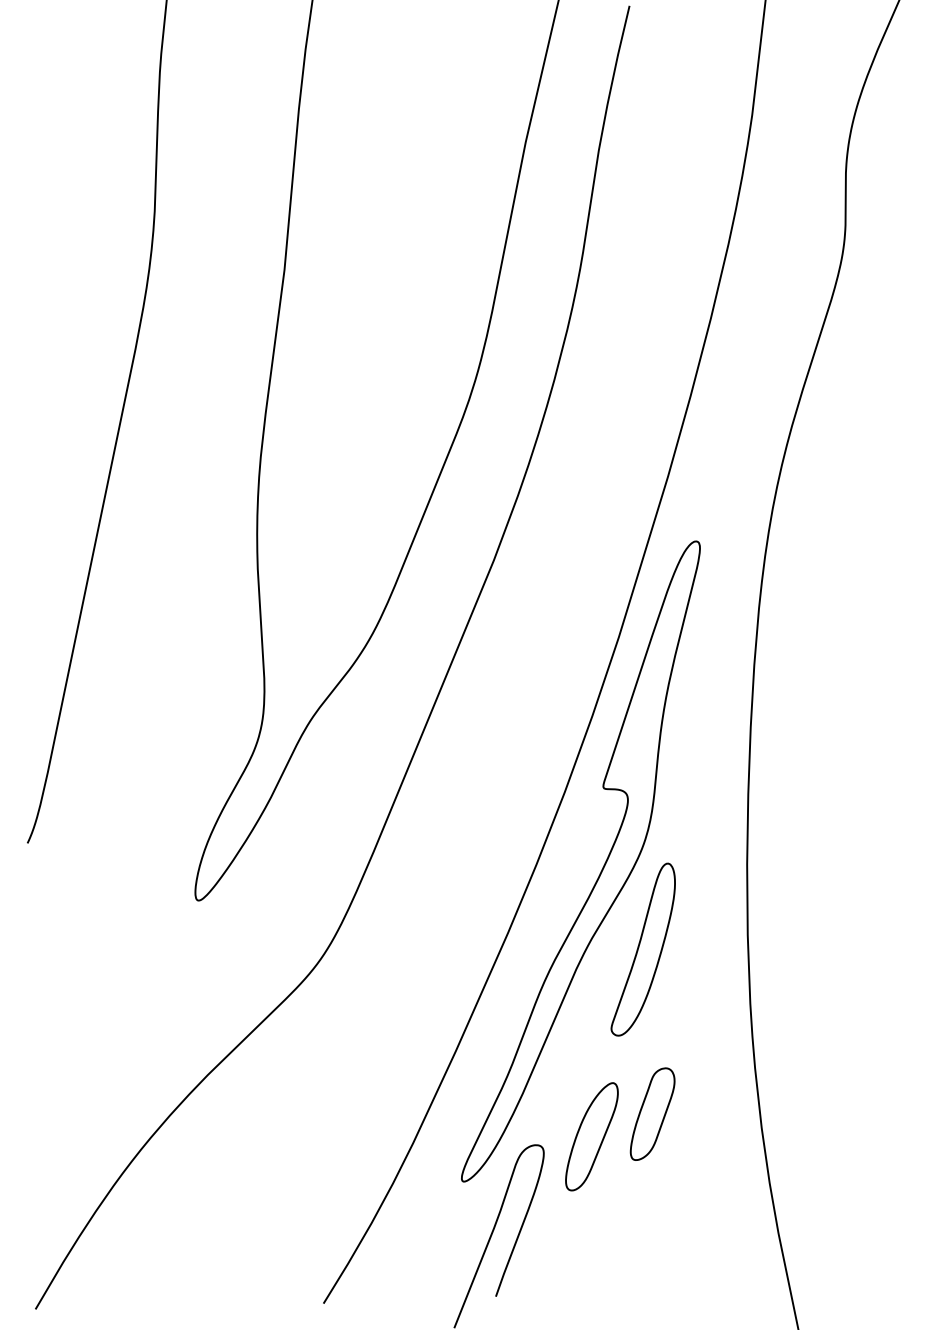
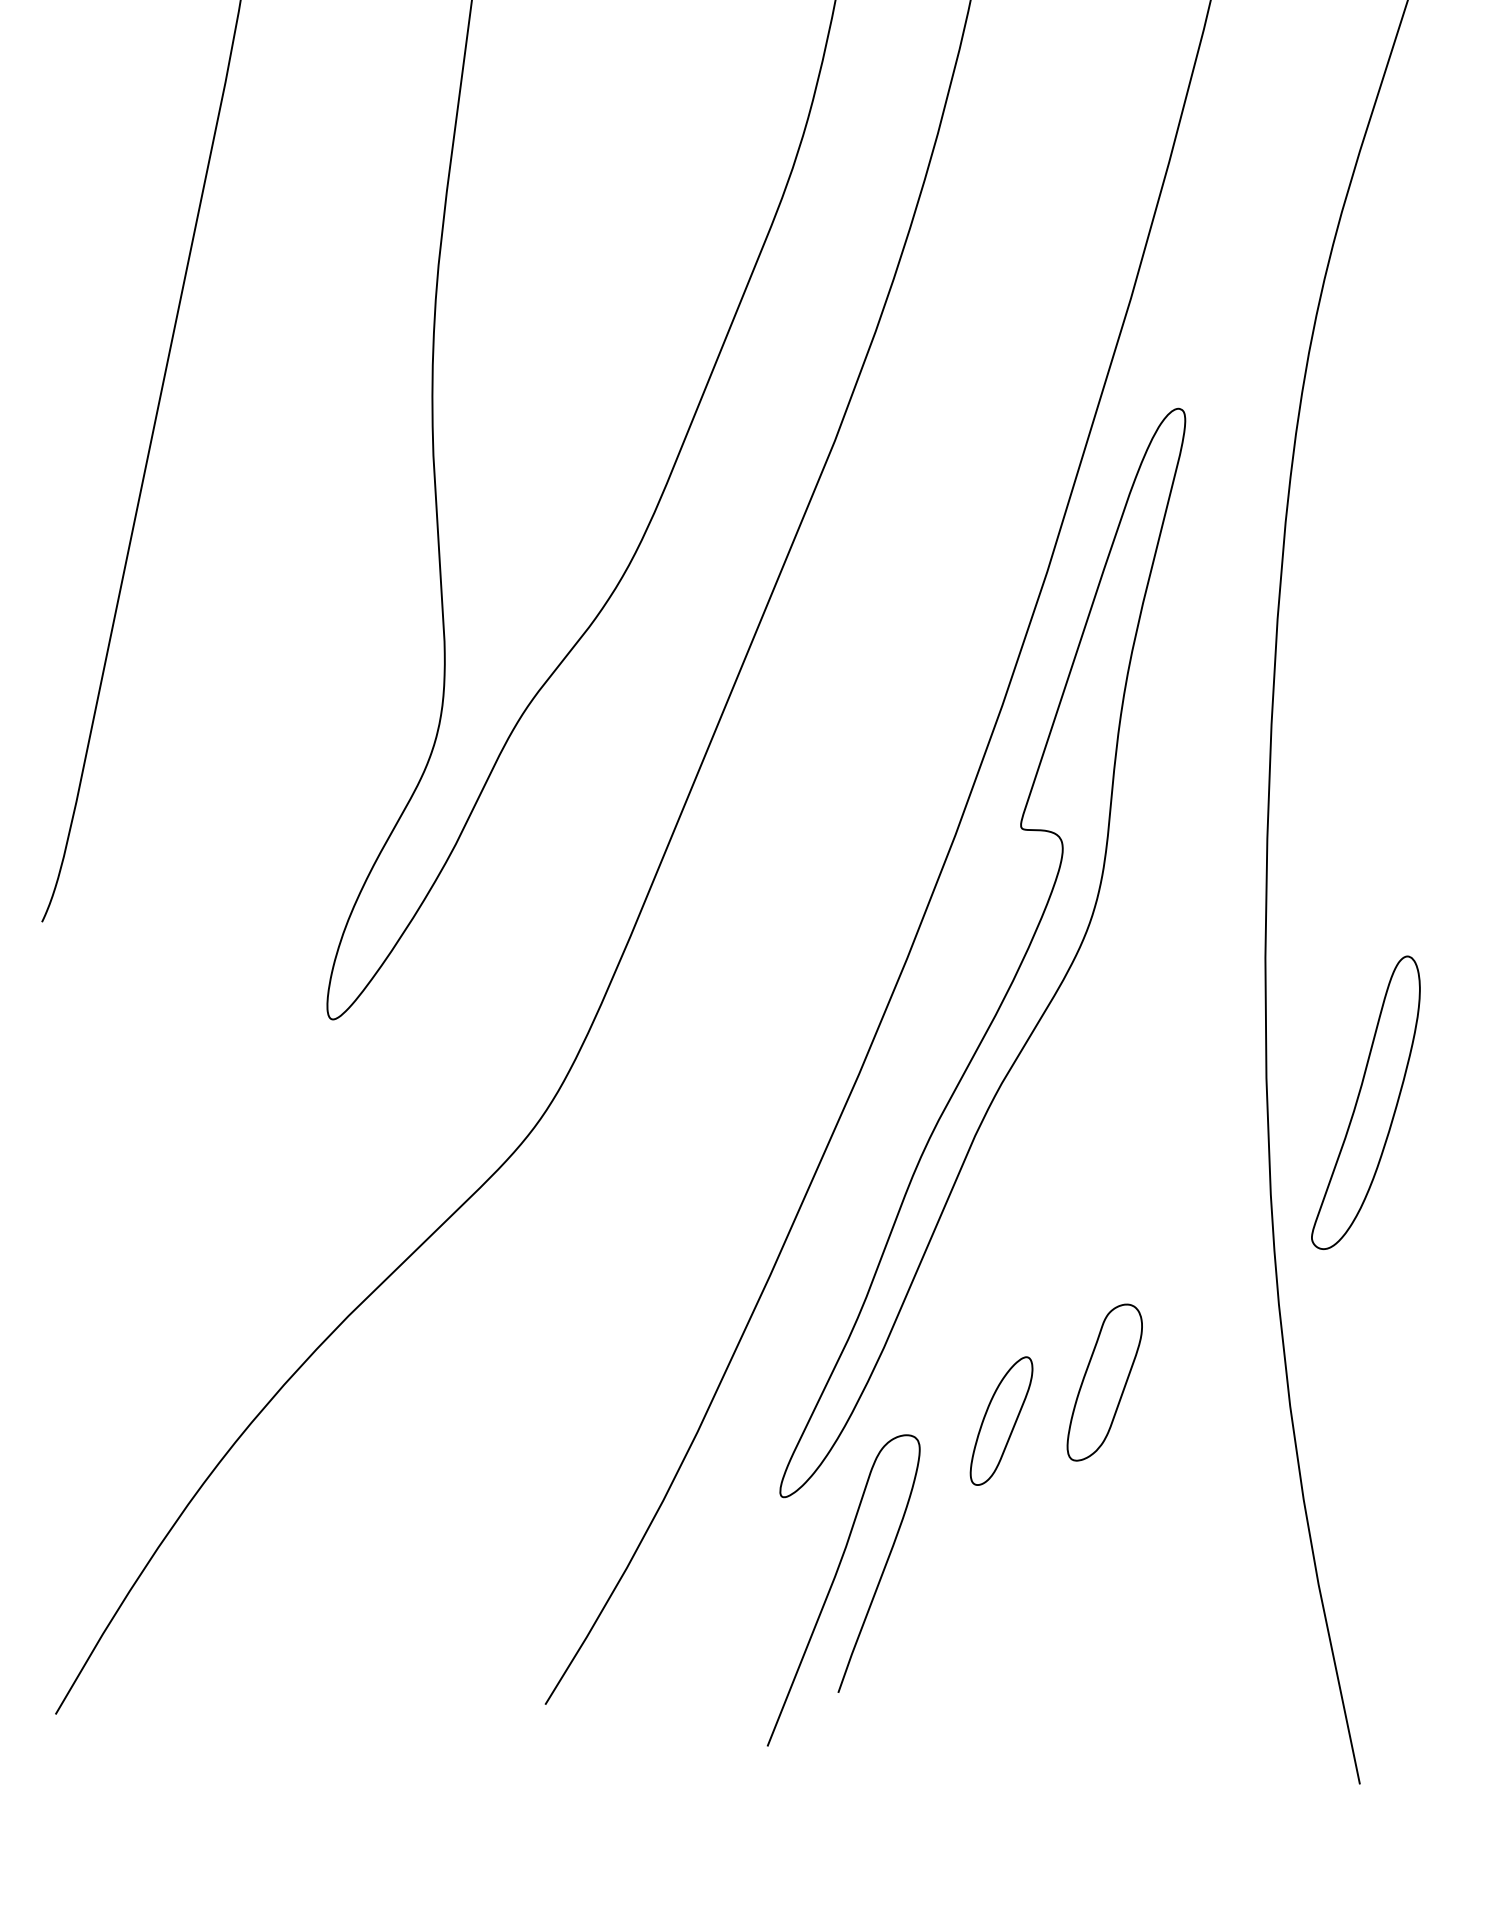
part: (642, 949) -> (1364, 1102), moved
part: (591, 1136) -> (1000, 1420), size x0.7

